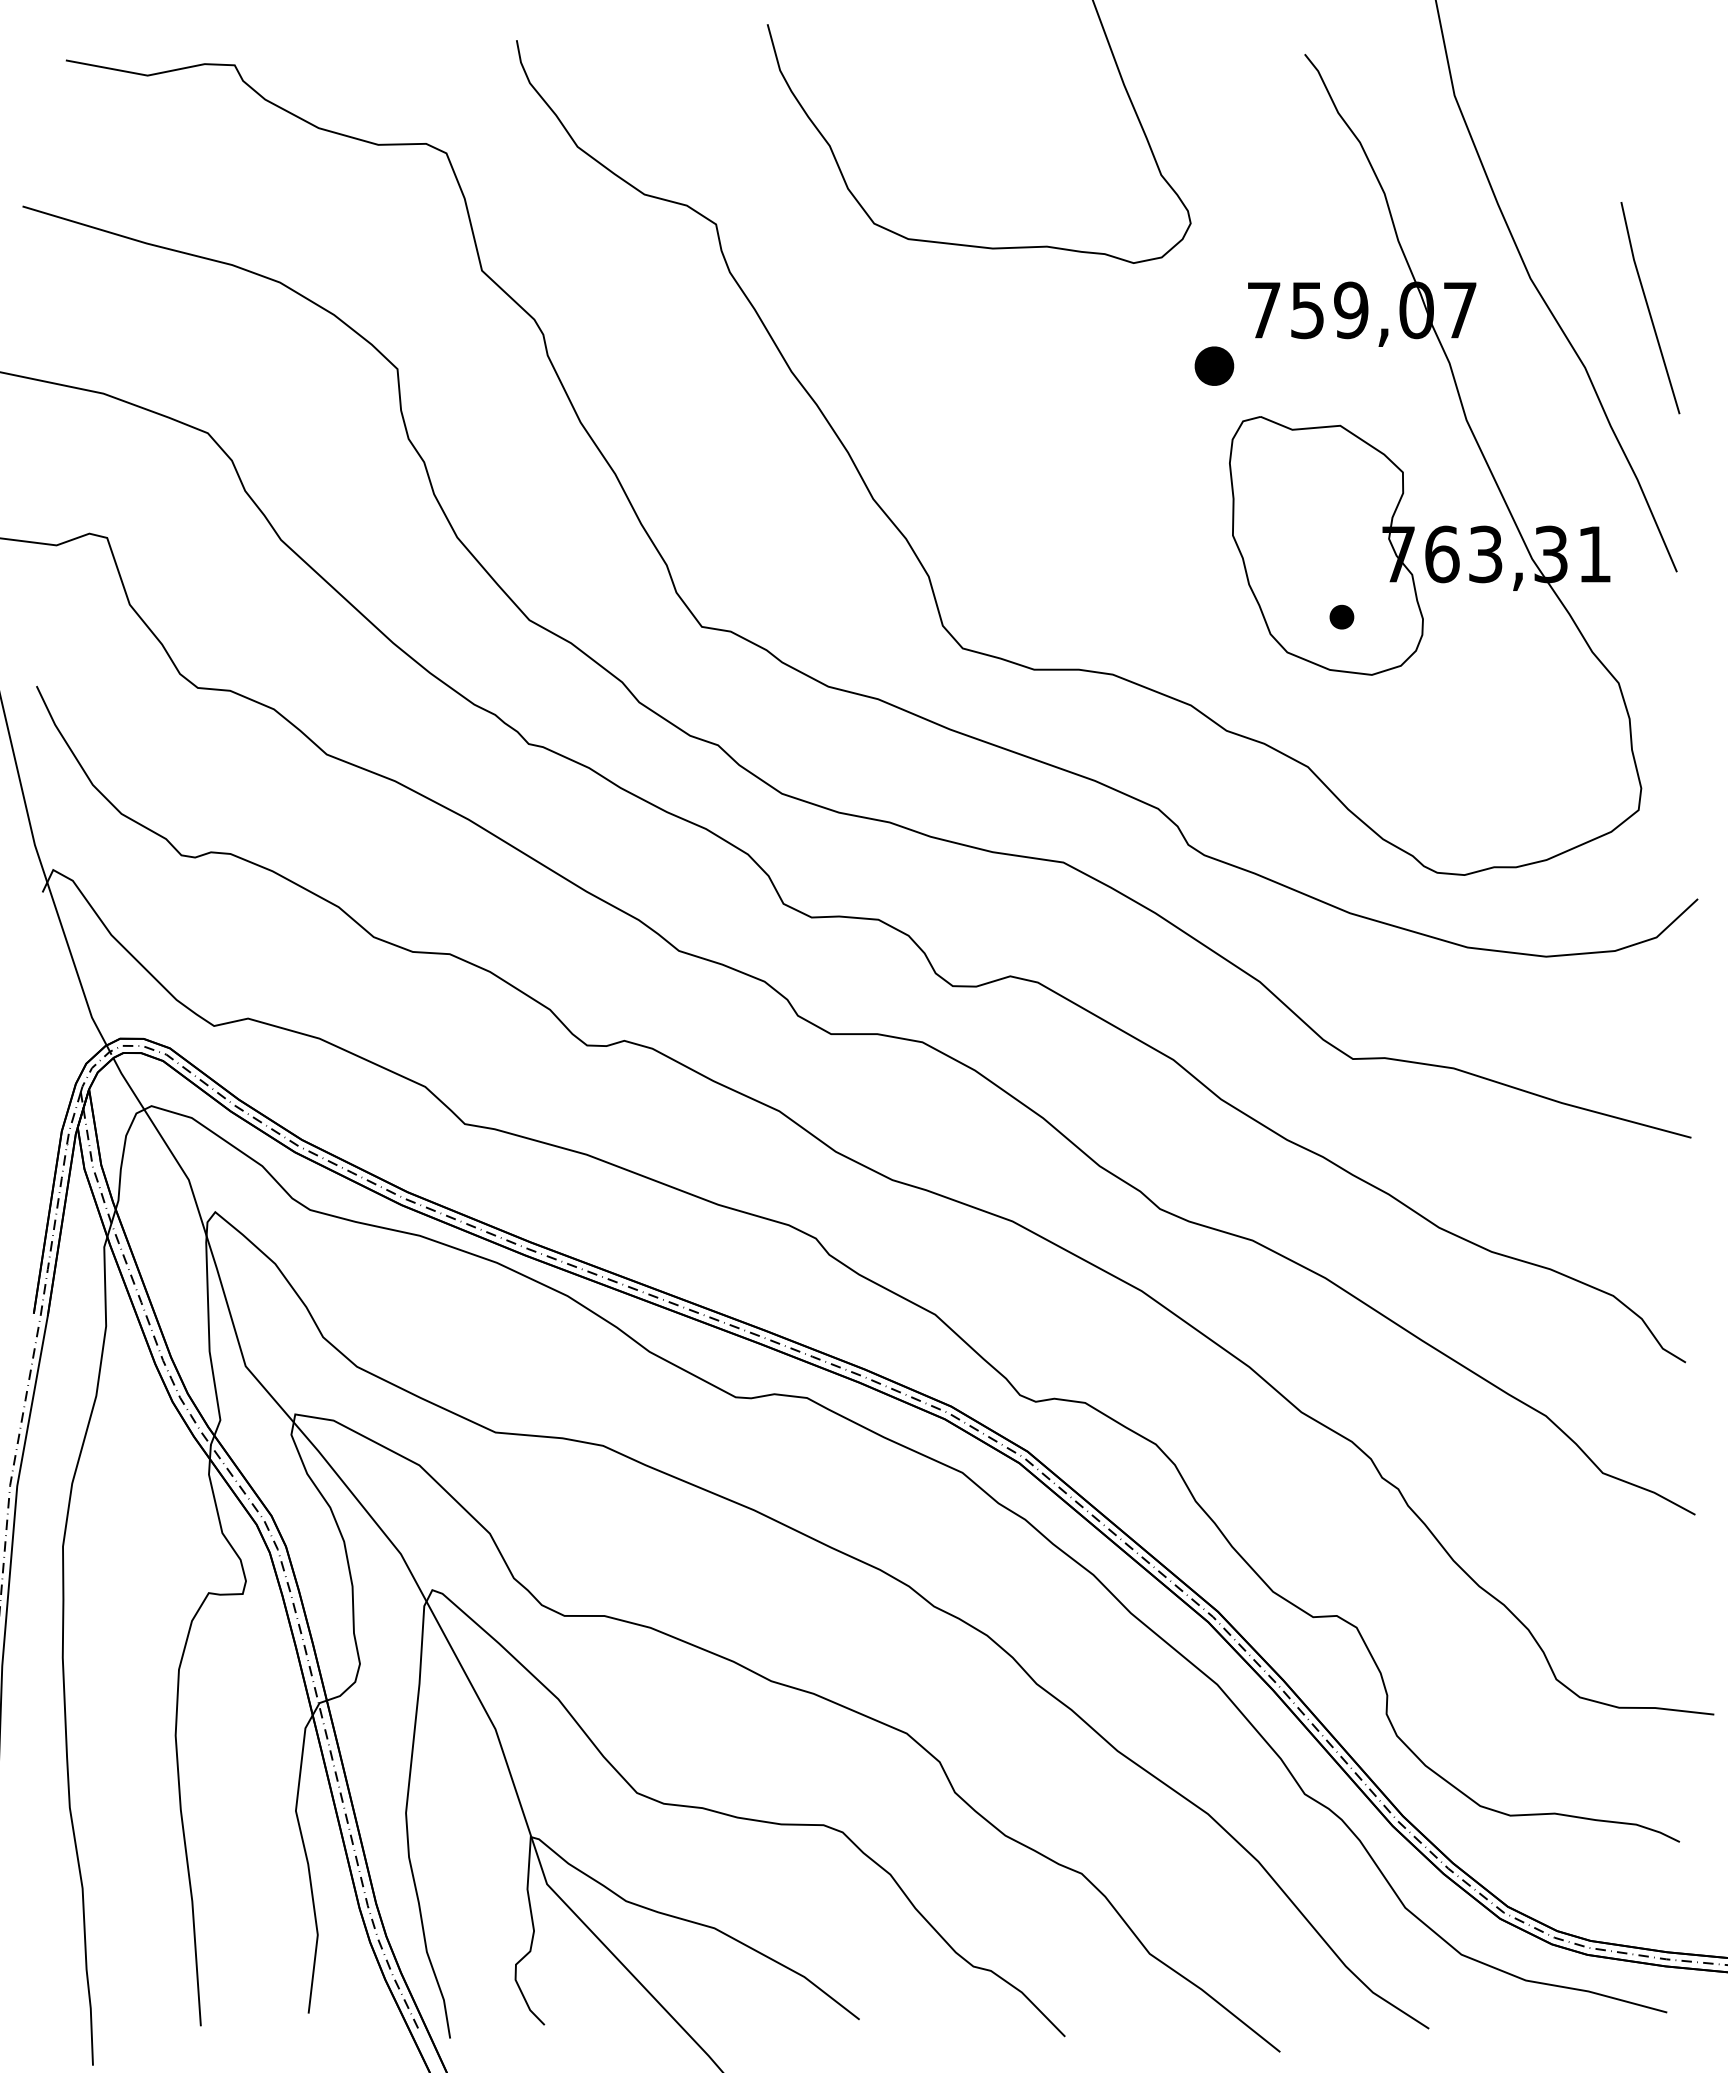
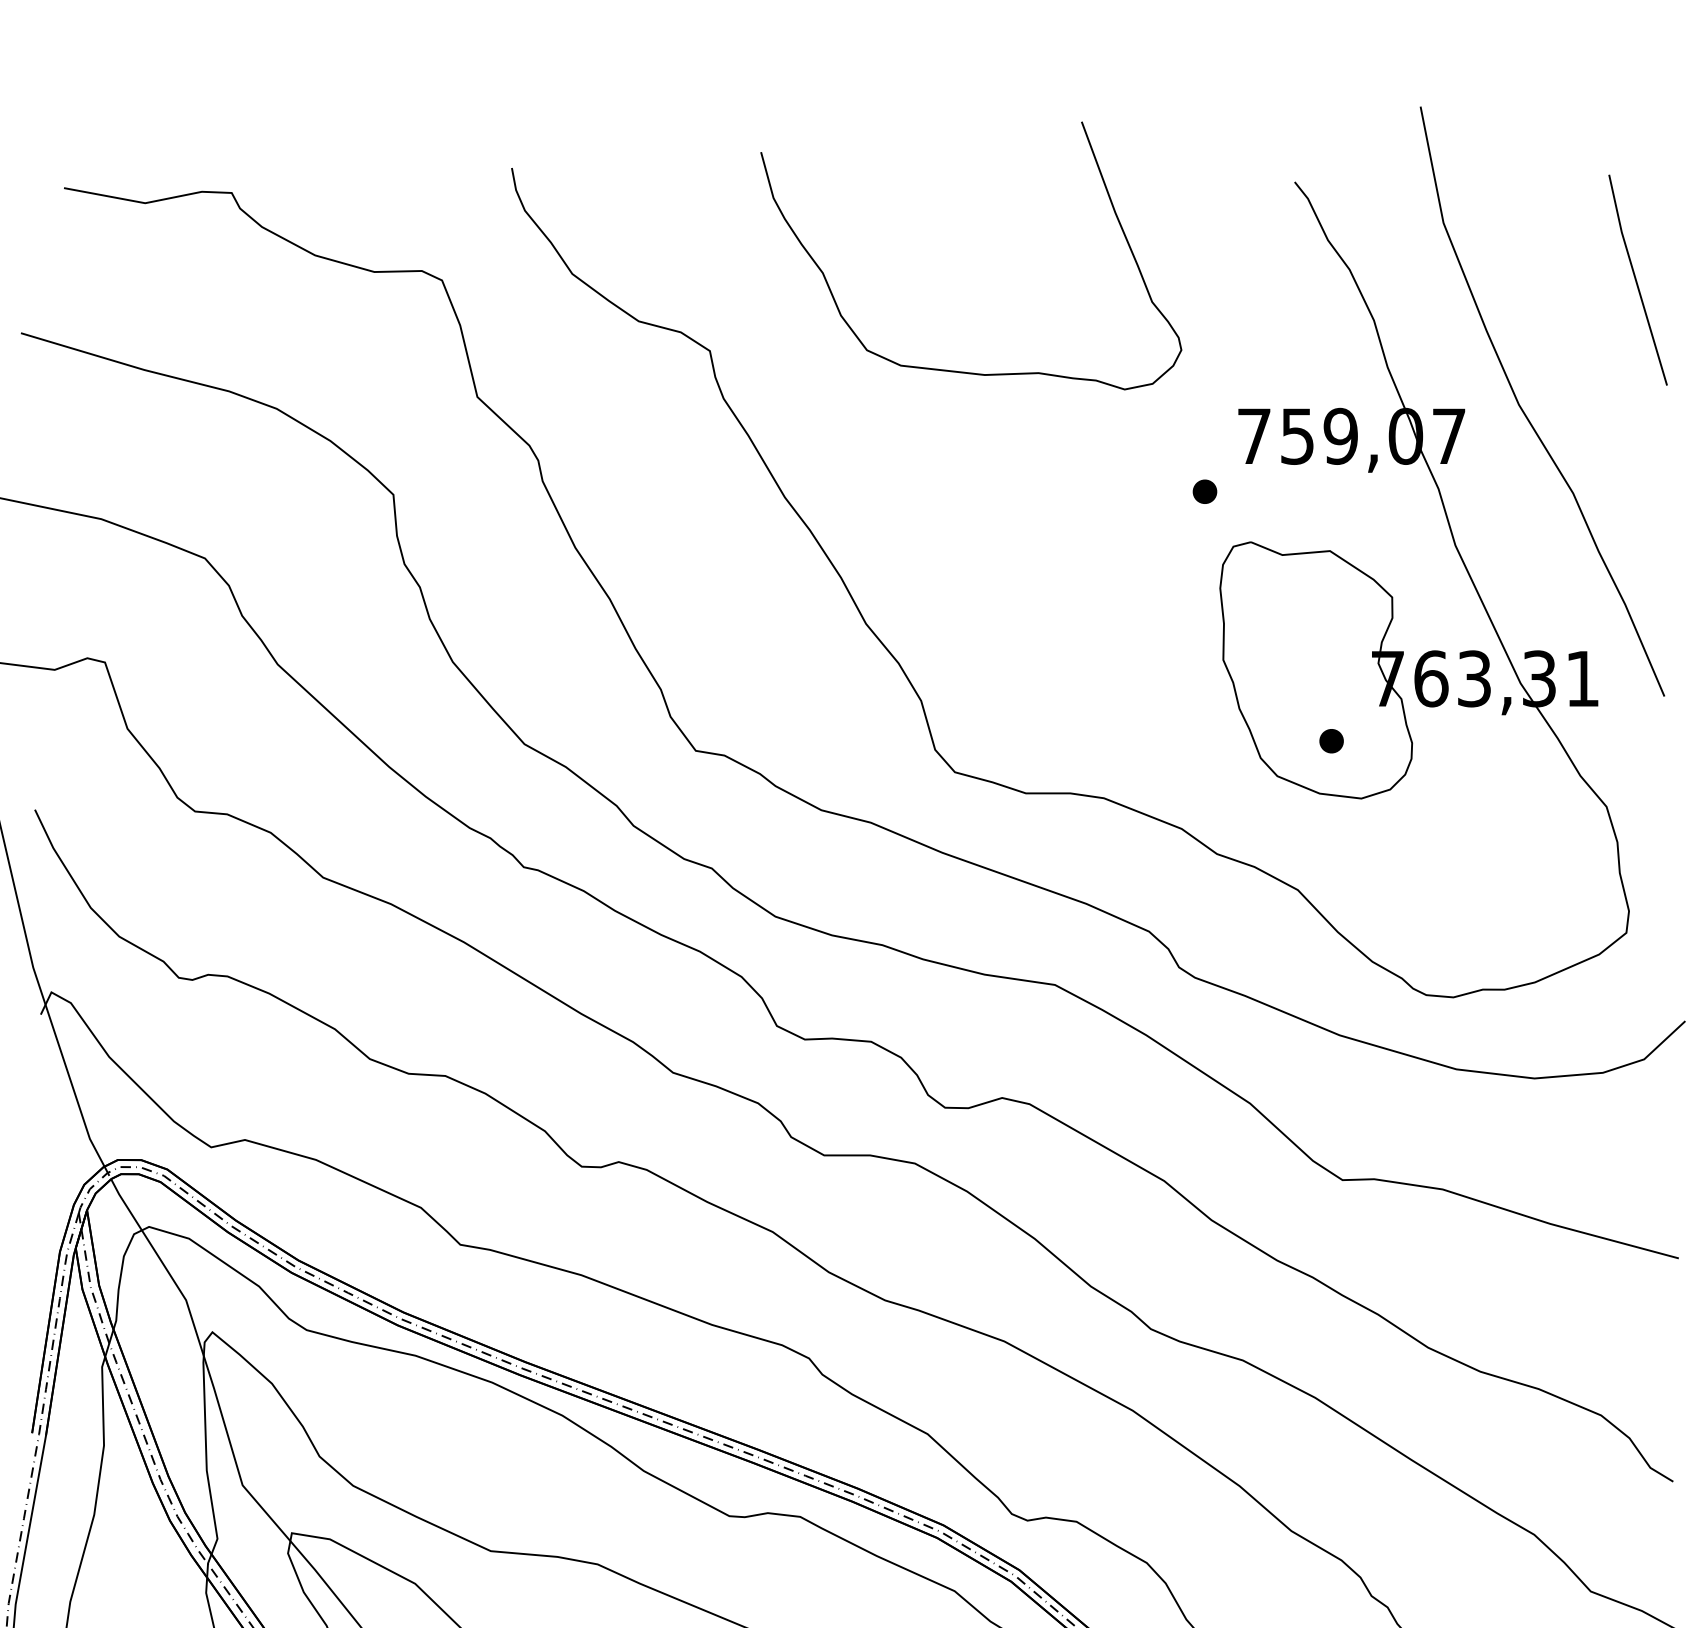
line: (1649, 308) -> (1637, 280), moved
part: (1214, 365) -> (1205, 491), size x0.62

